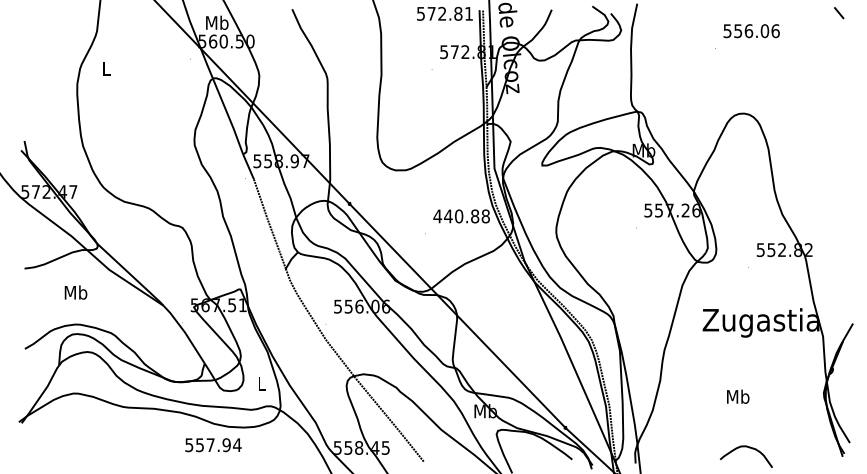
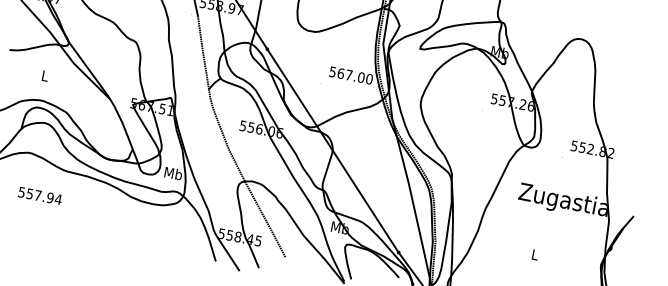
text: (461, 216) -> (350, 75), 440.88 -> 567.00
text: (75, 292) -> (44, 75), Mb -> L
text: (261, 383) -> (173, 173), L -> Mb
text: (738, 396) -> (535, 254), Mb -> L
text: (213, 445) -> (40, 196), moved

